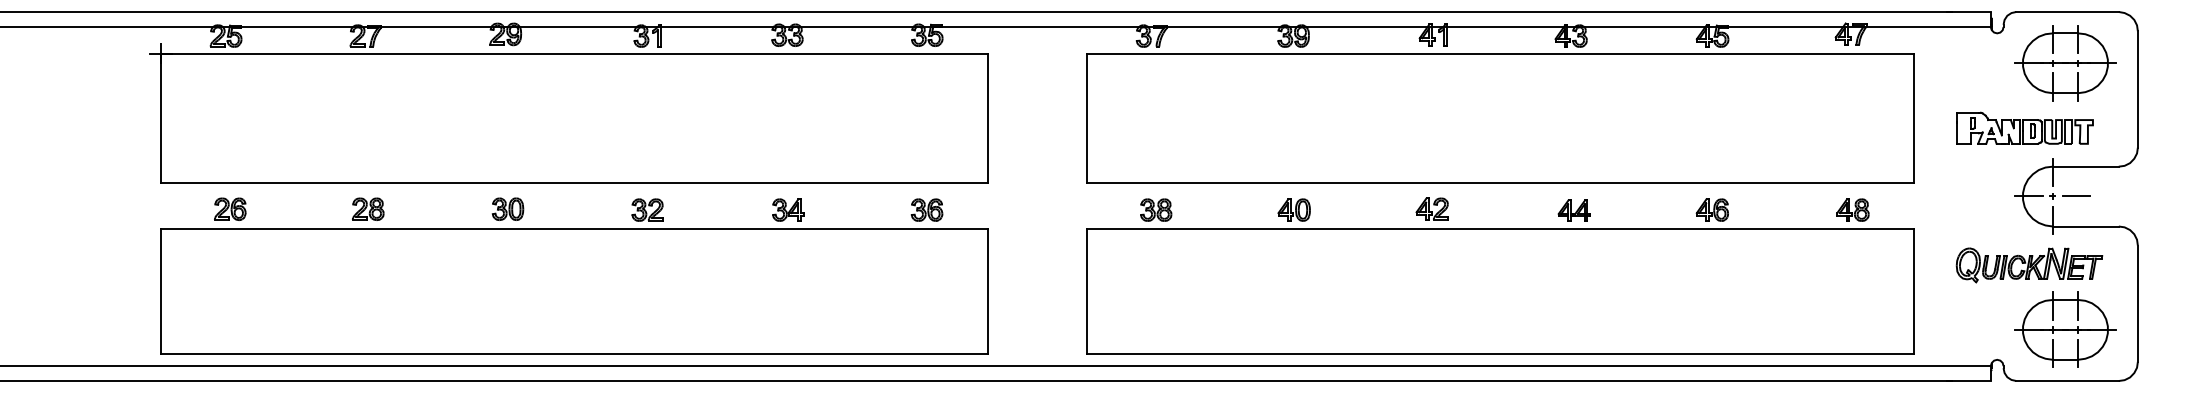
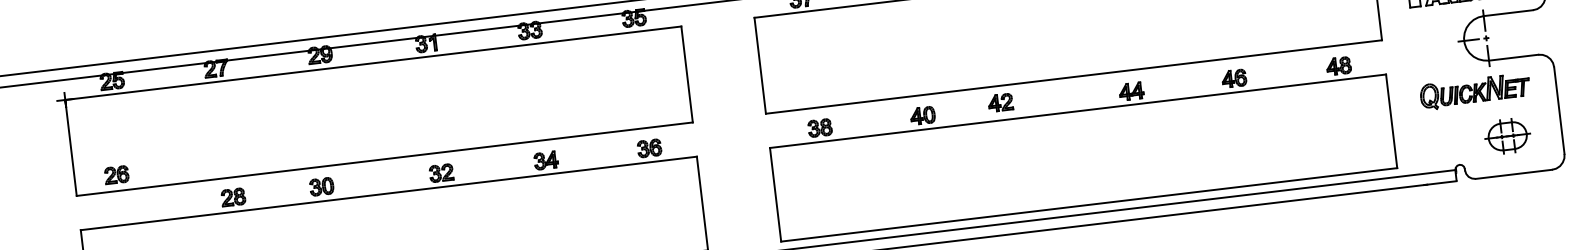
line: (2076, 196) -> (1504, 36), removed
part: (230, 208) -> (116, 174), moved
part: (507, 208) -> (321, 186), moved
part: (1431, 208) -> (1000, 102), moved
part: (2065, 329) -> (1507, 136), size x0.6

